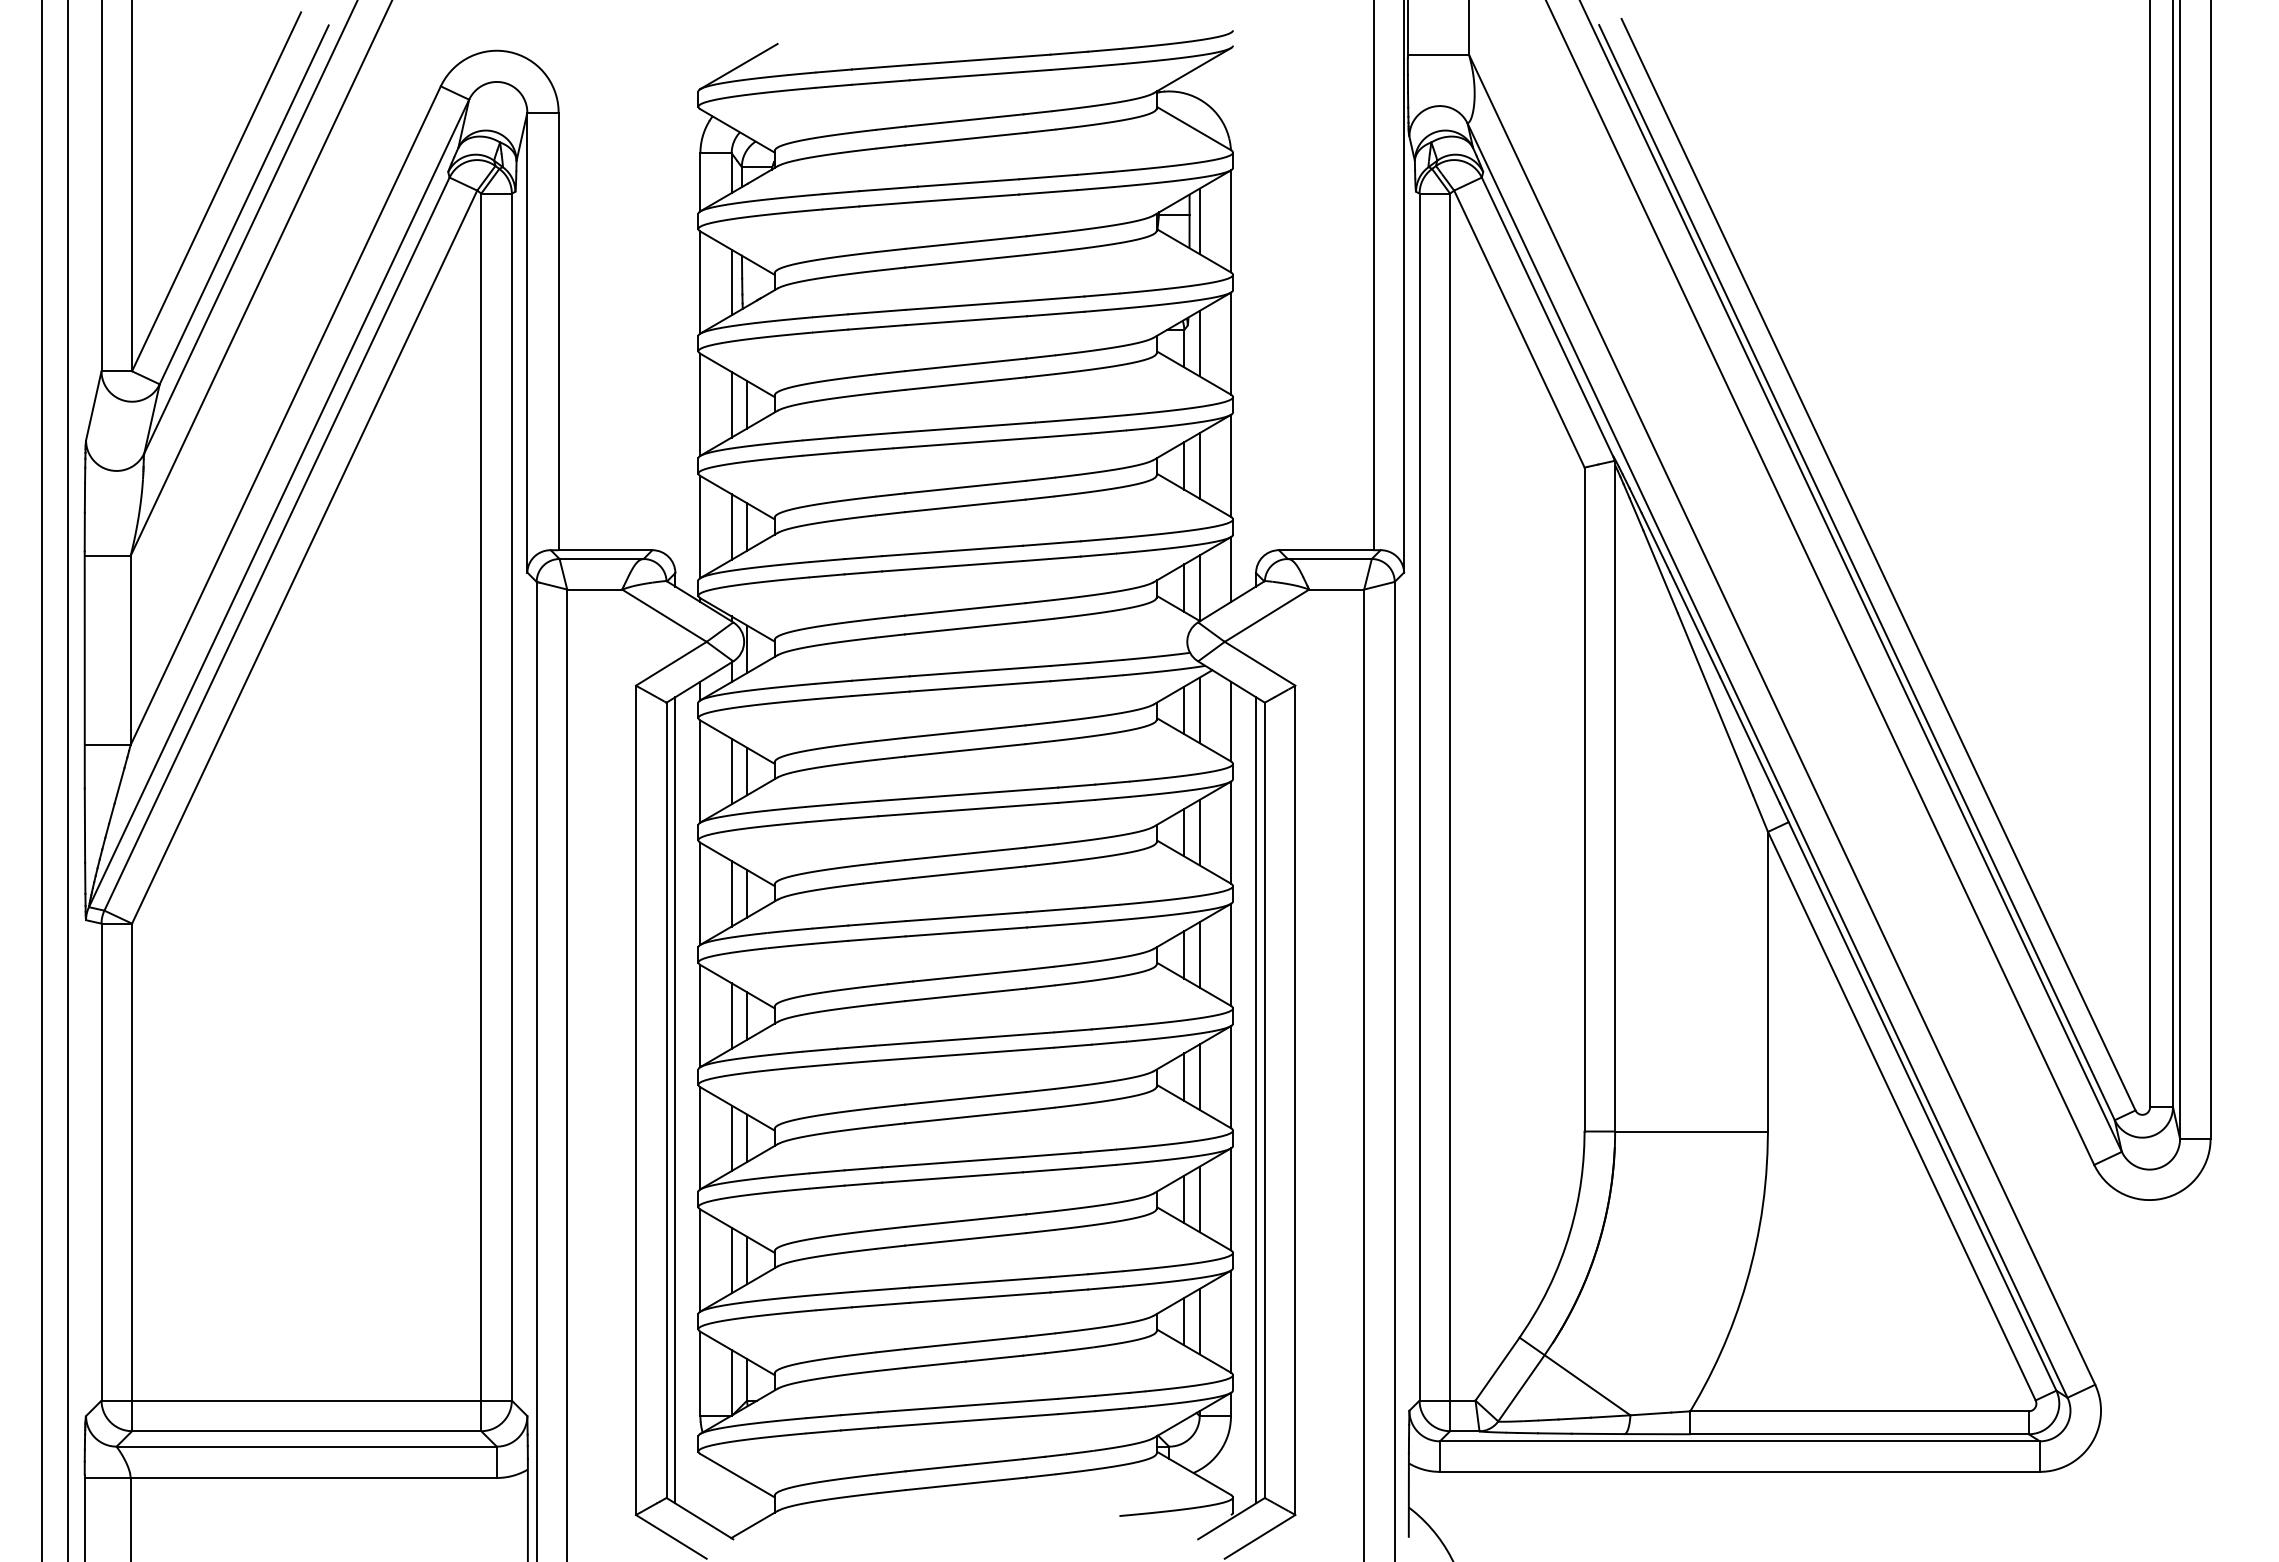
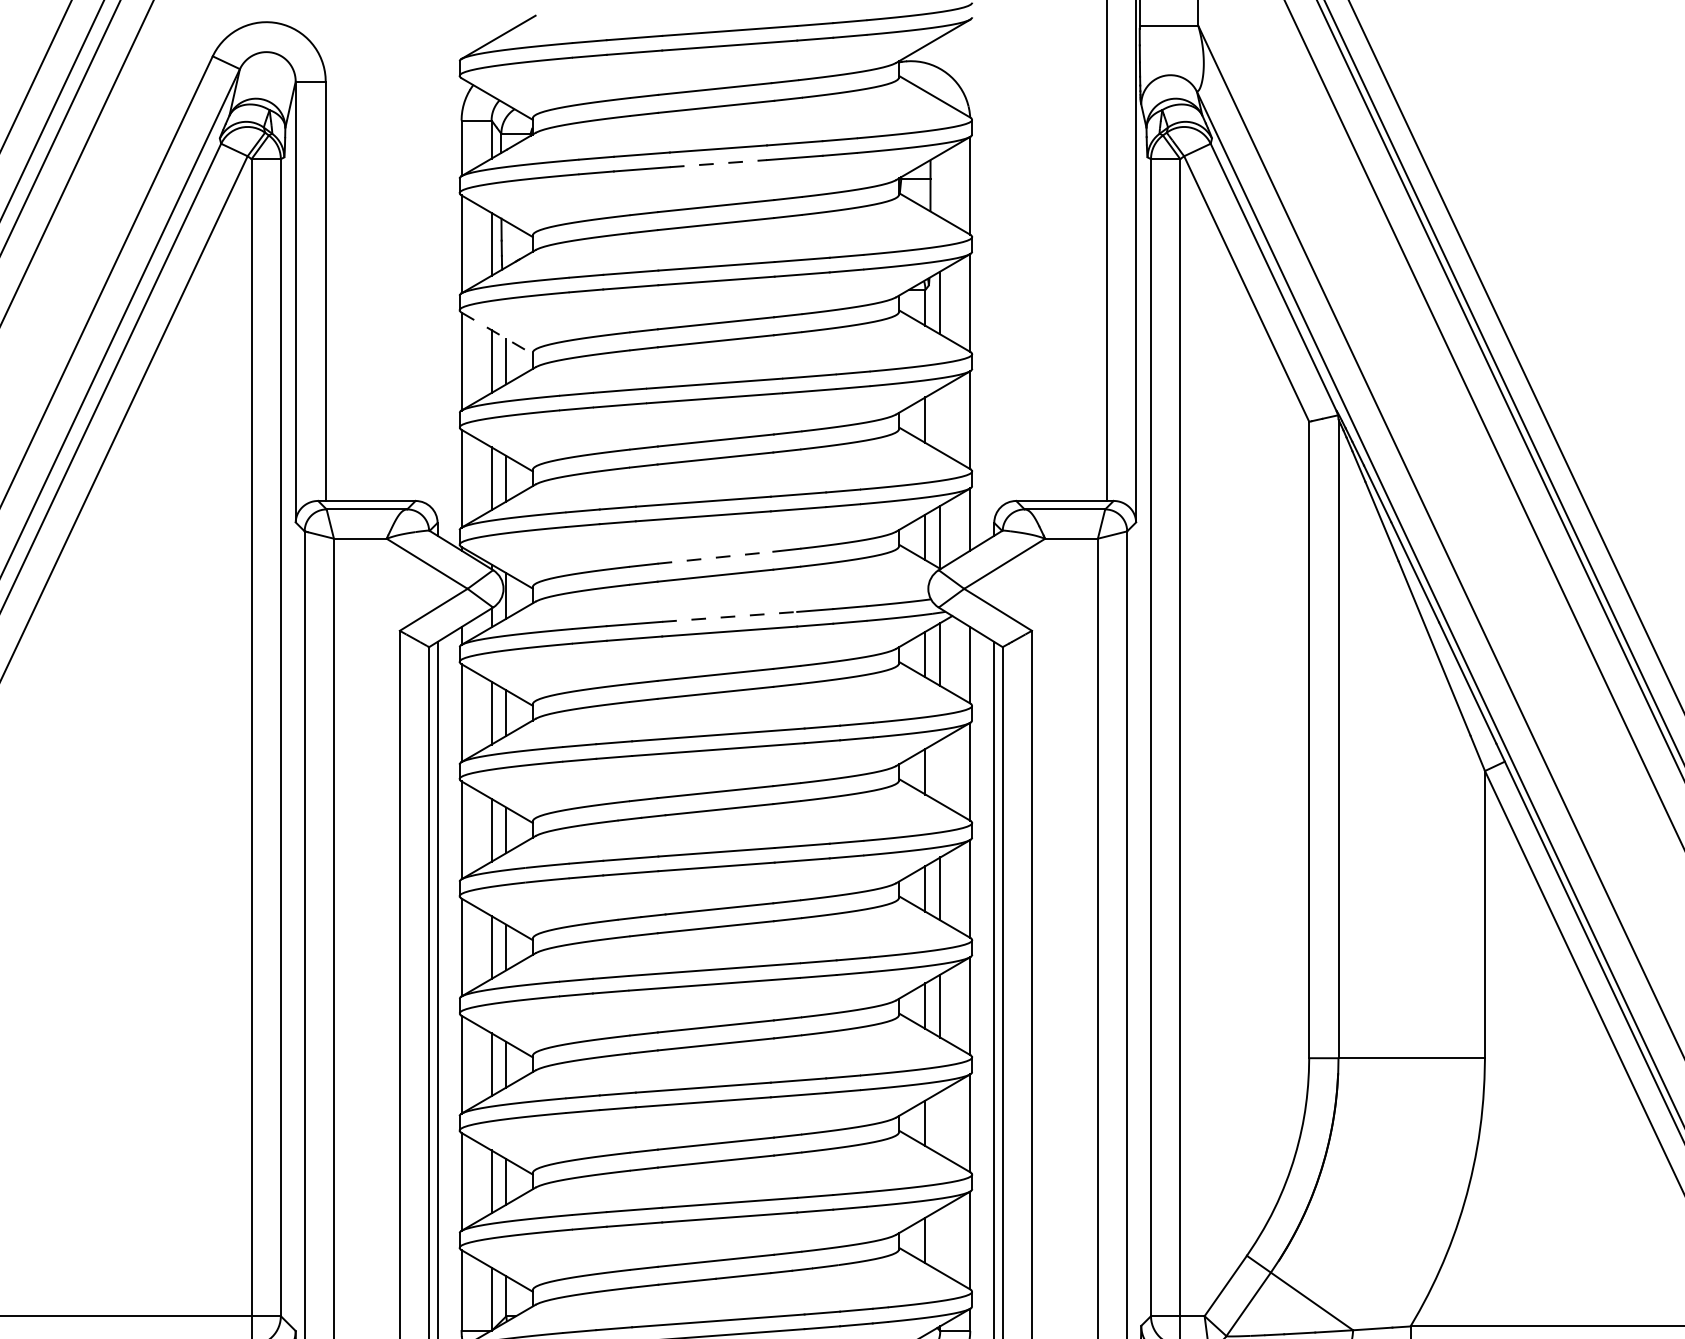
line: (968, 198) -> (718, 163), solid -> dashed
line: (1199, 221) -> (940, 185), removed
line: (737, 375) -> (497, 333), solid -> dashed
line: (1199, 465) -> (940, 419), removed
line: (965, 609) -> (715, 557), solid -> dashed
line: (980, 671) -> (730, 617), solid -> dashed
line: (1199, 832) -> (940, 771), removed
line: (1199, 1199) -> (940, 1123), removed
line: (1199, 1321) -> (940, 1240), removed

